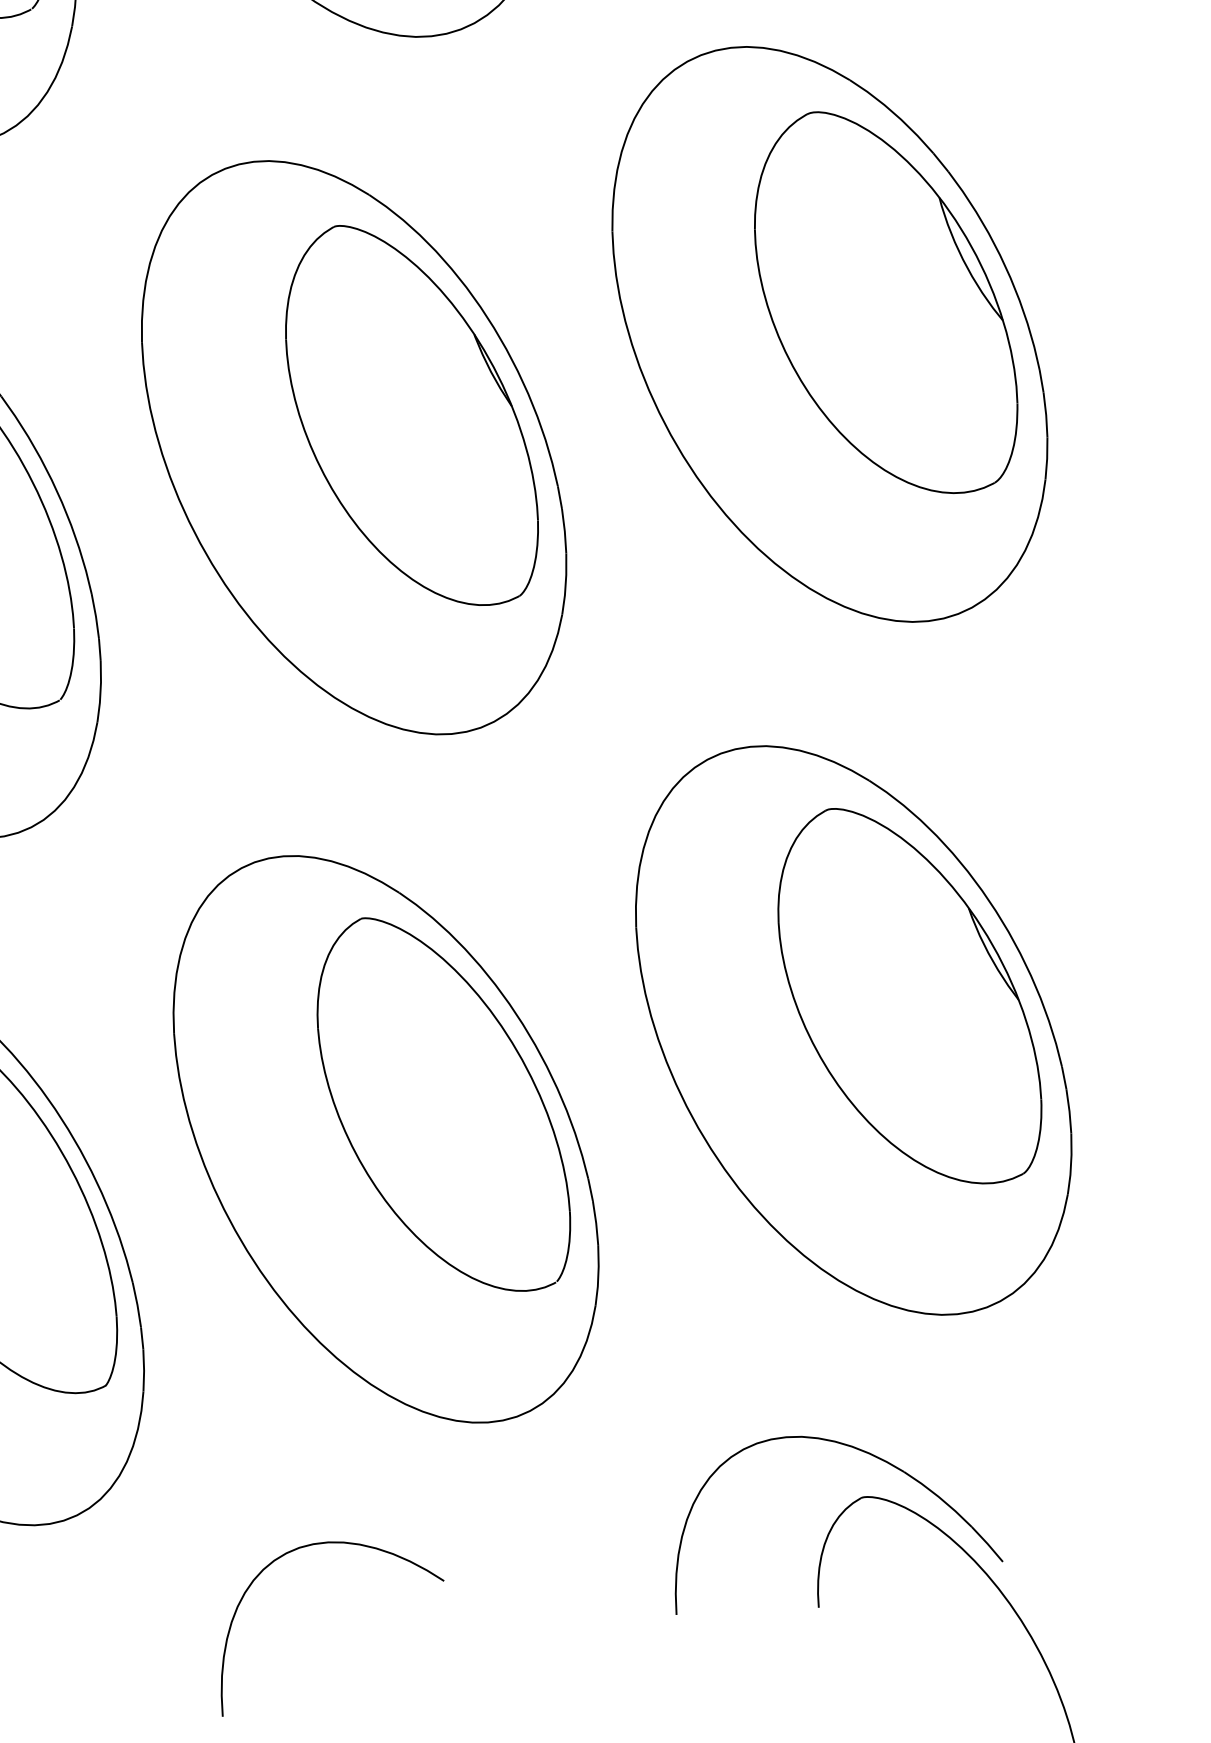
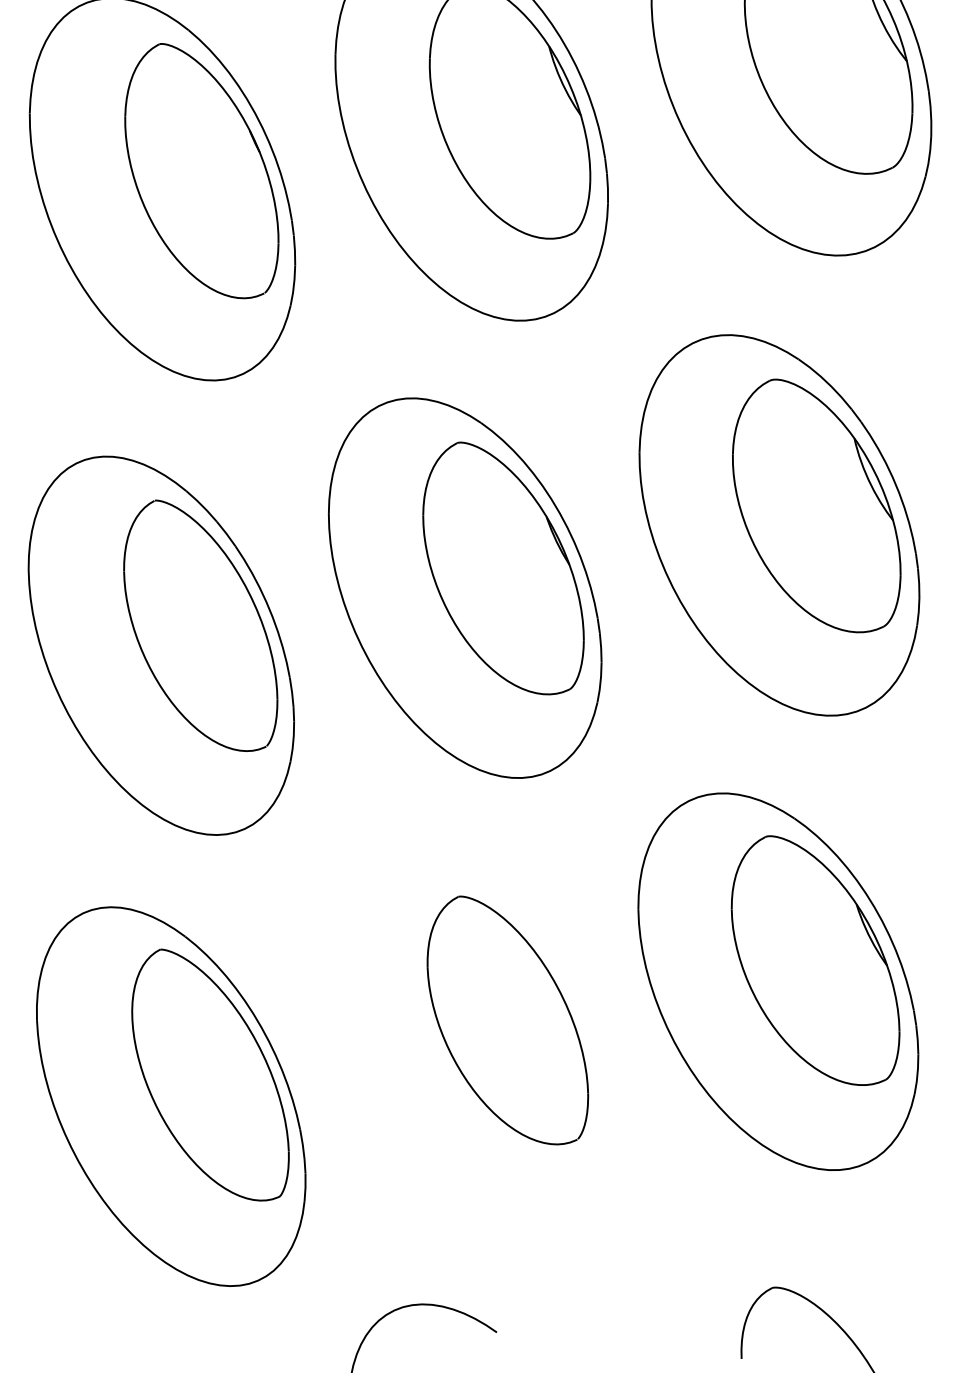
part: (386, 1138) -> (469, 1041), removed
part: (858, 1451) -> (771, 1257), removed

